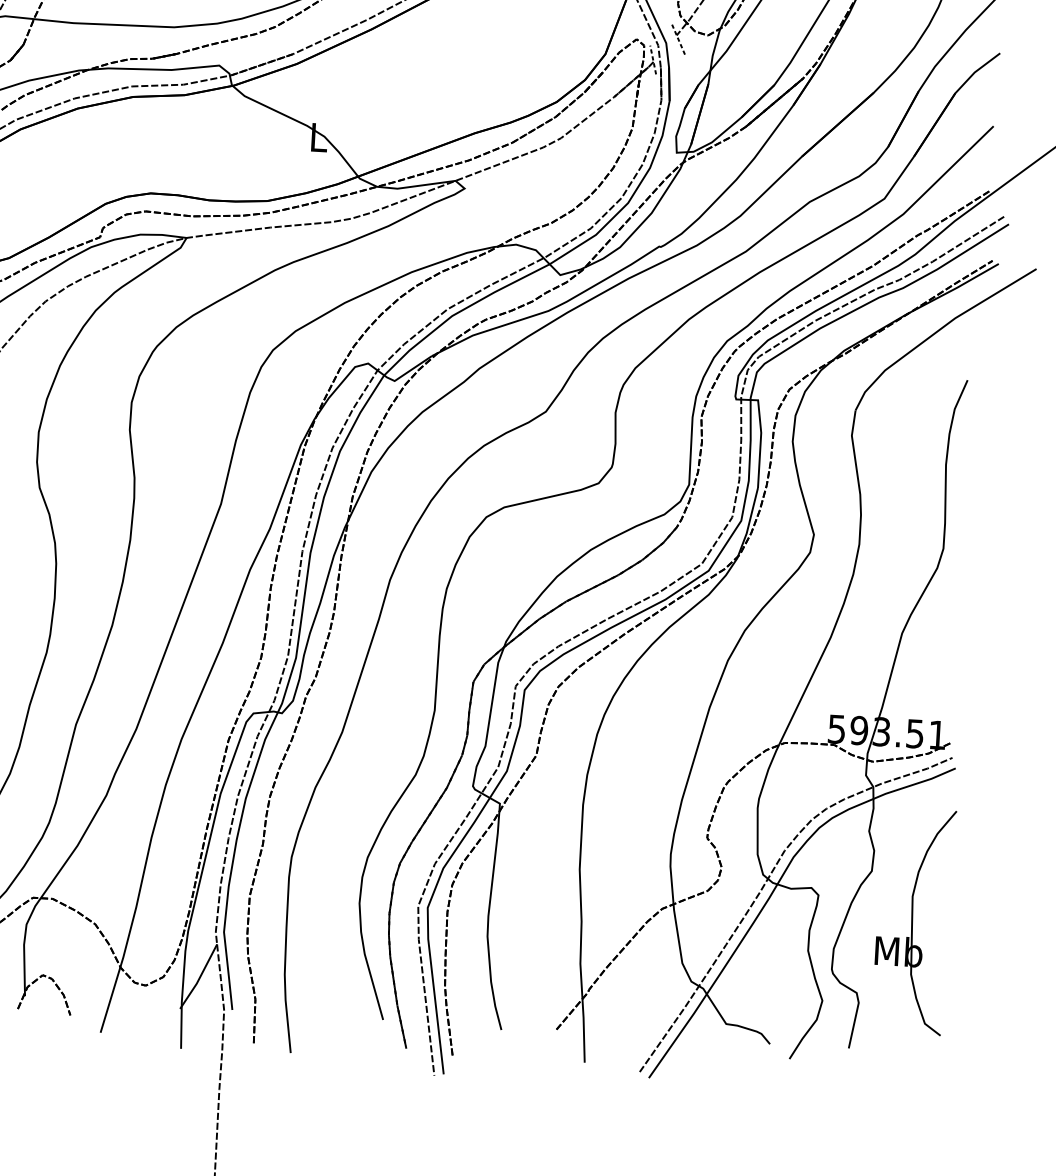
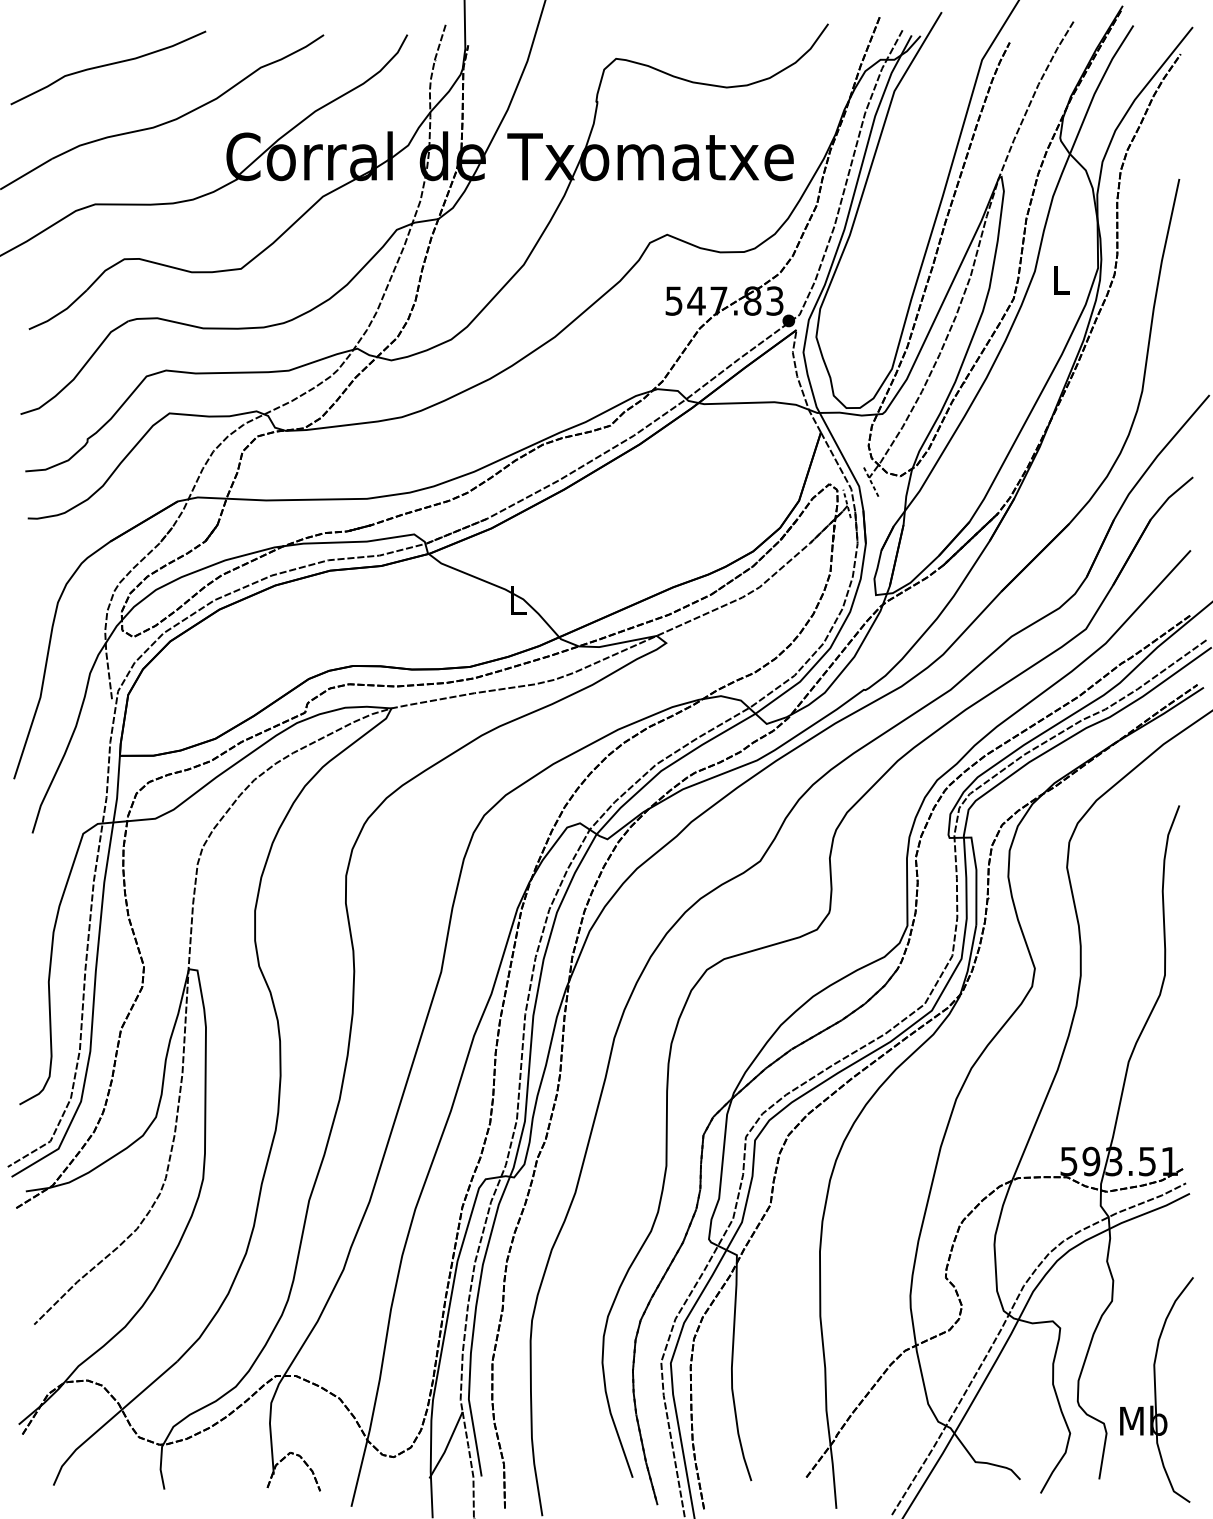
part: (913, 921) -> (1156, 1389), moved

